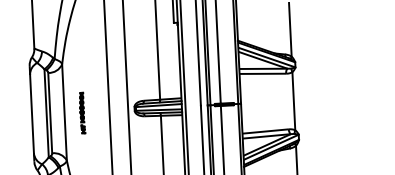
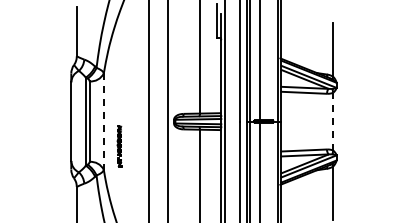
line: (293, 101) -> (333, 121), solid -> dashed
line: (64, 113) -> (103, 122), solid -> dashed
part: (82, 113) -> (119, 146), moved

